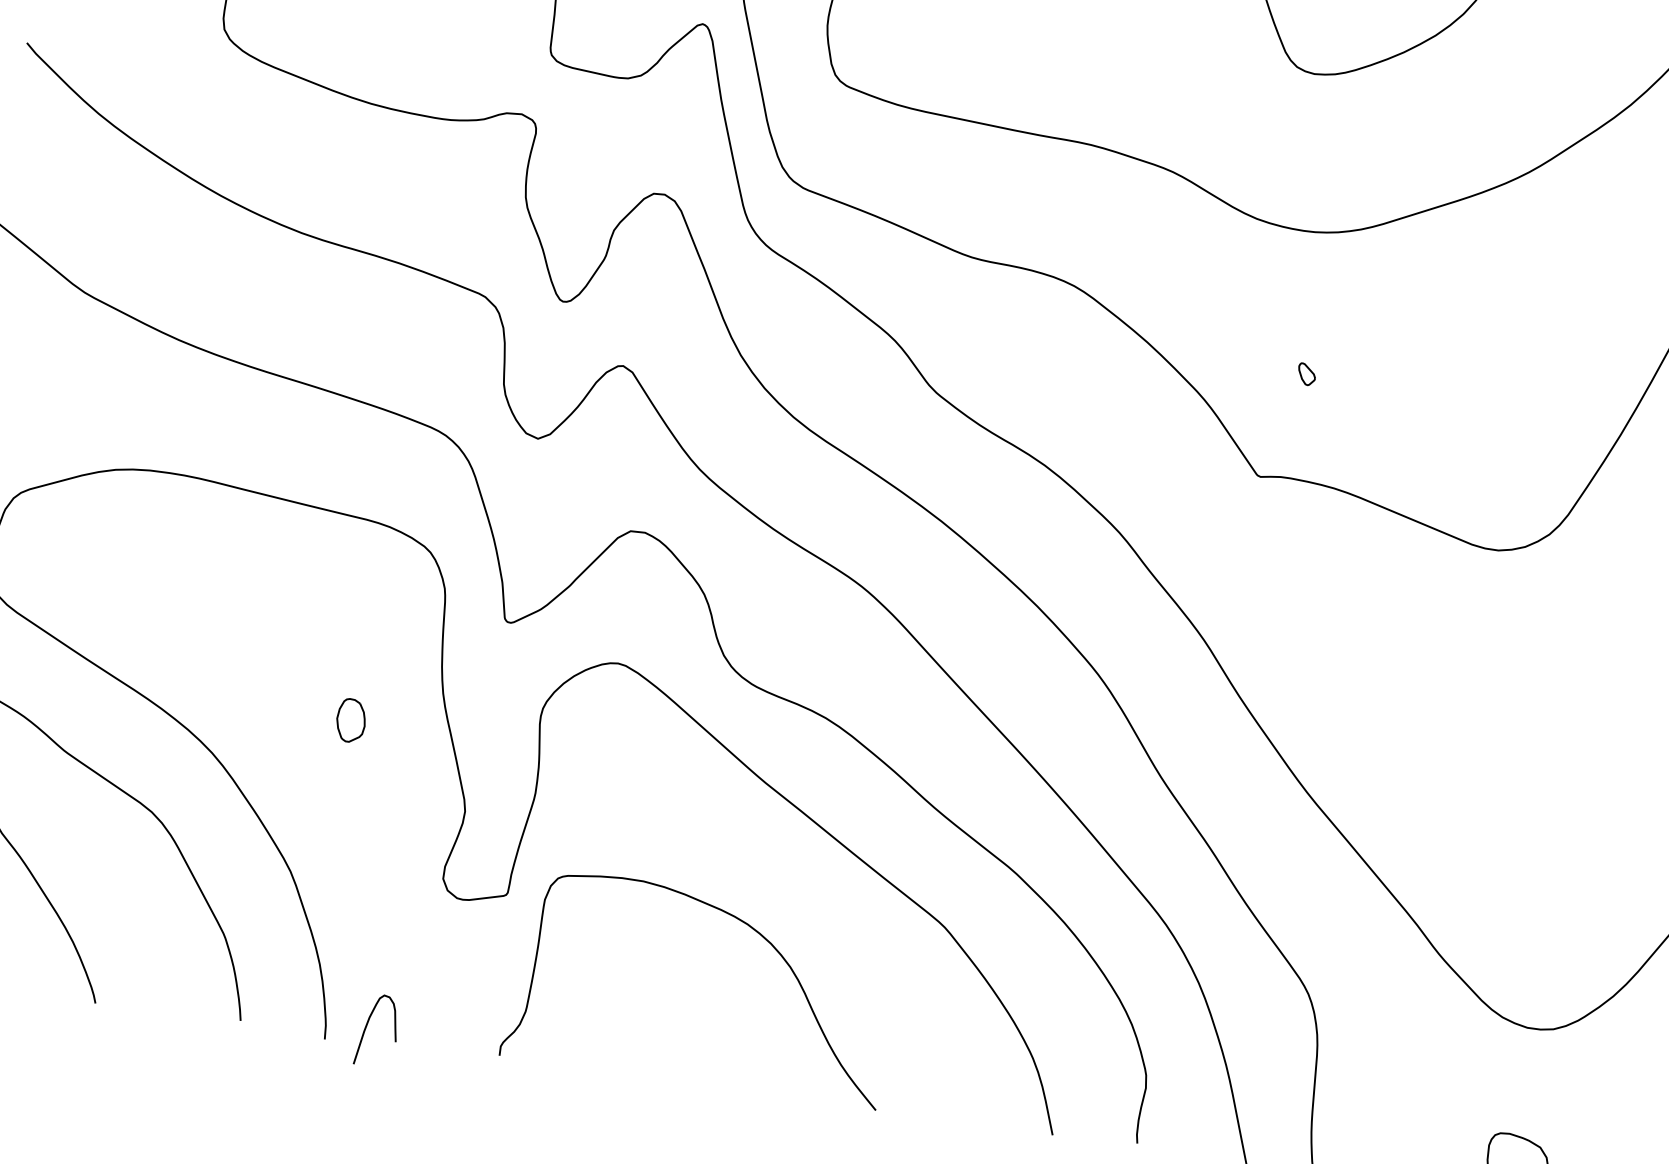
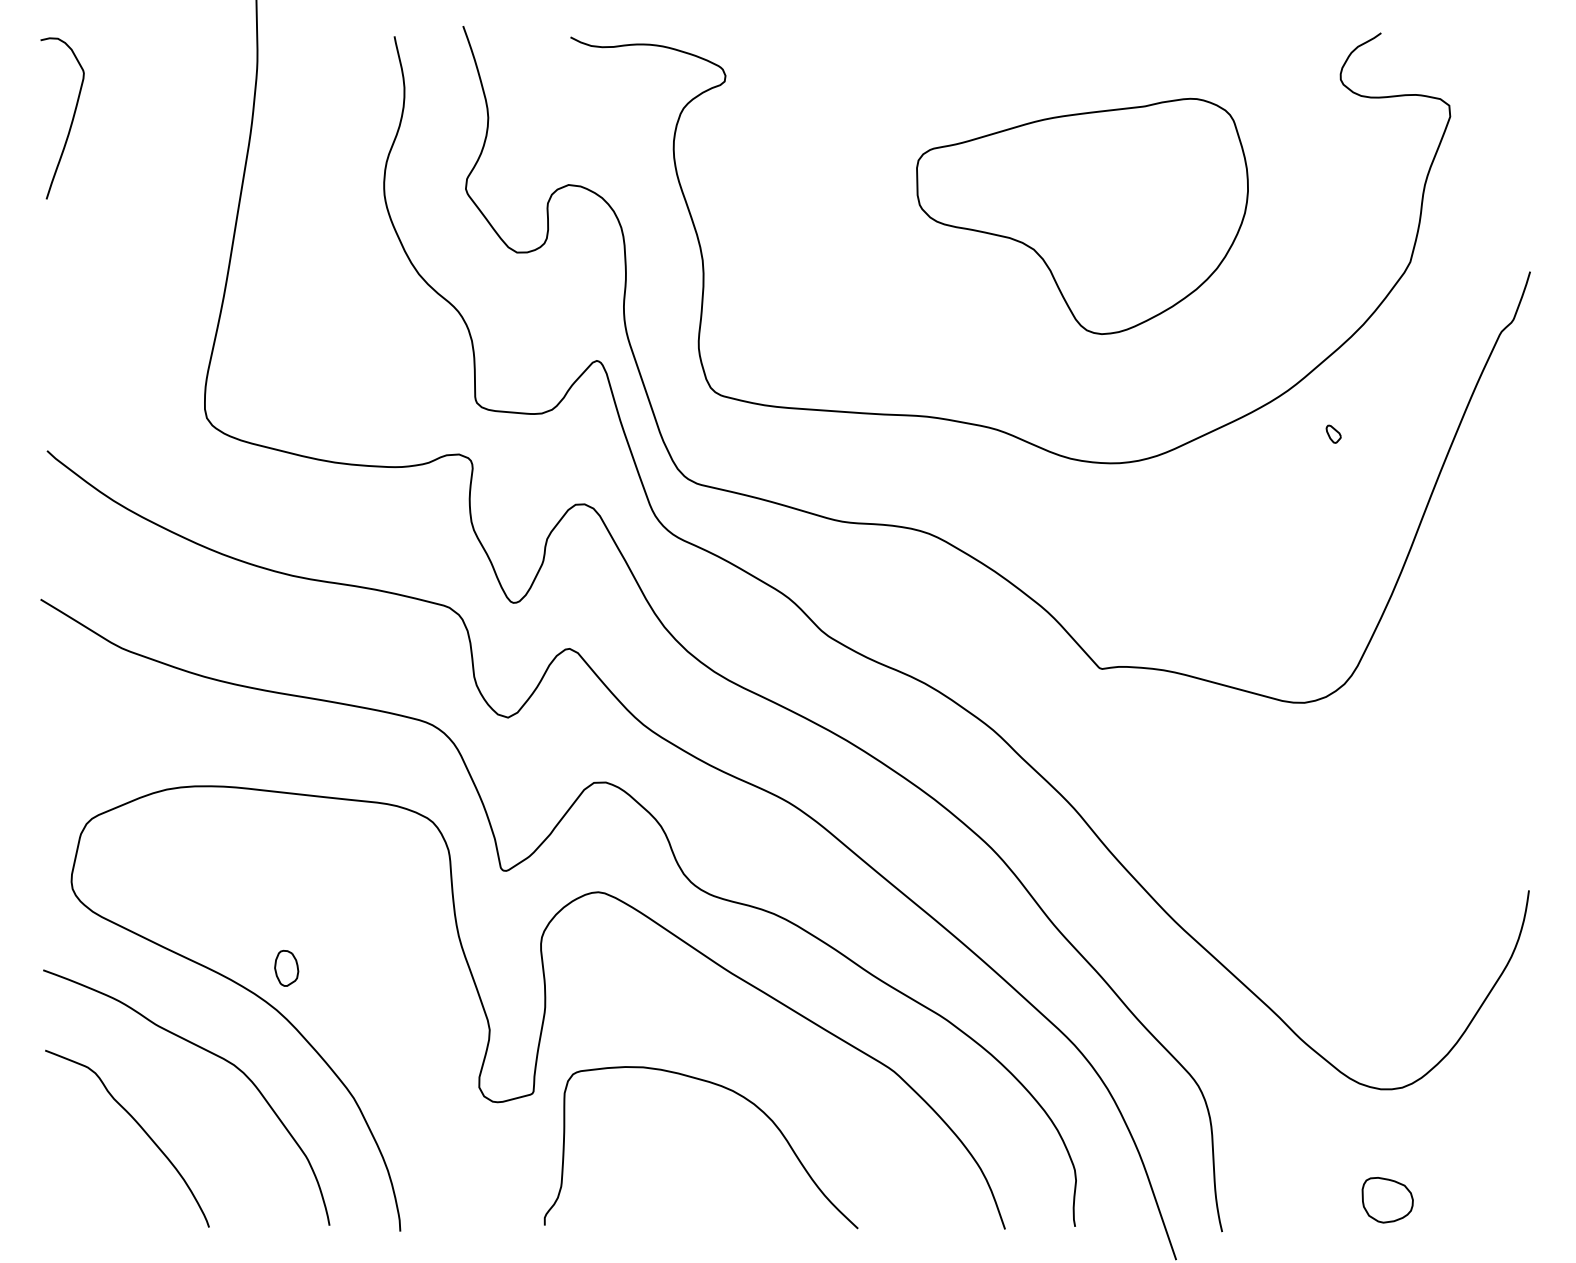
part: (1306, 373) -> (1333, 433), moved
part: (351, 719) -> (286, 967), moved
curve: (366, 1029) -> (433, 1218), removed

